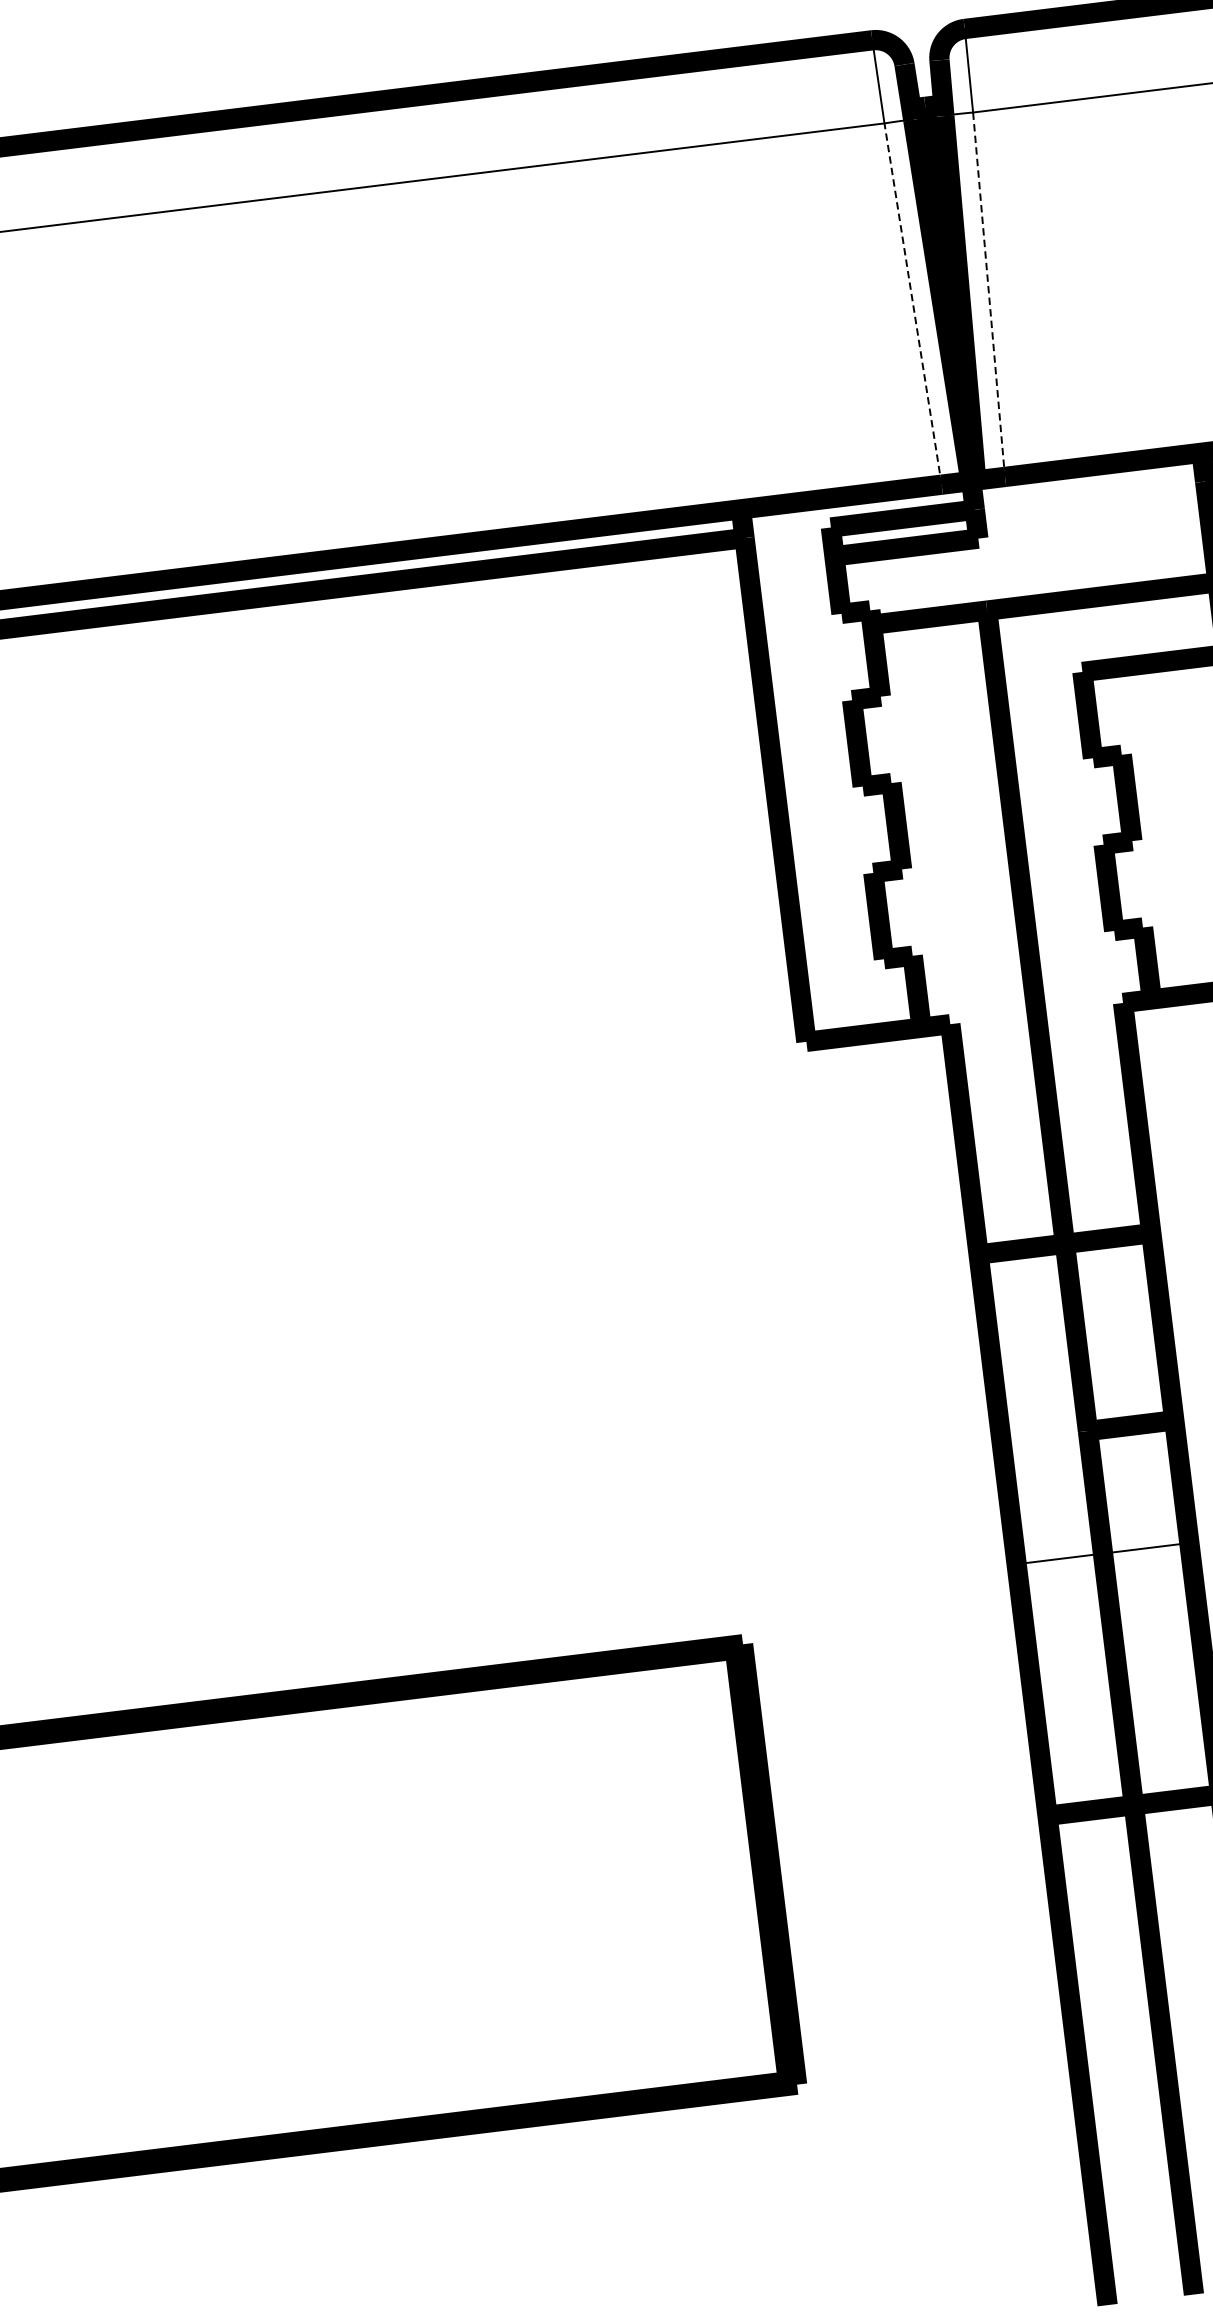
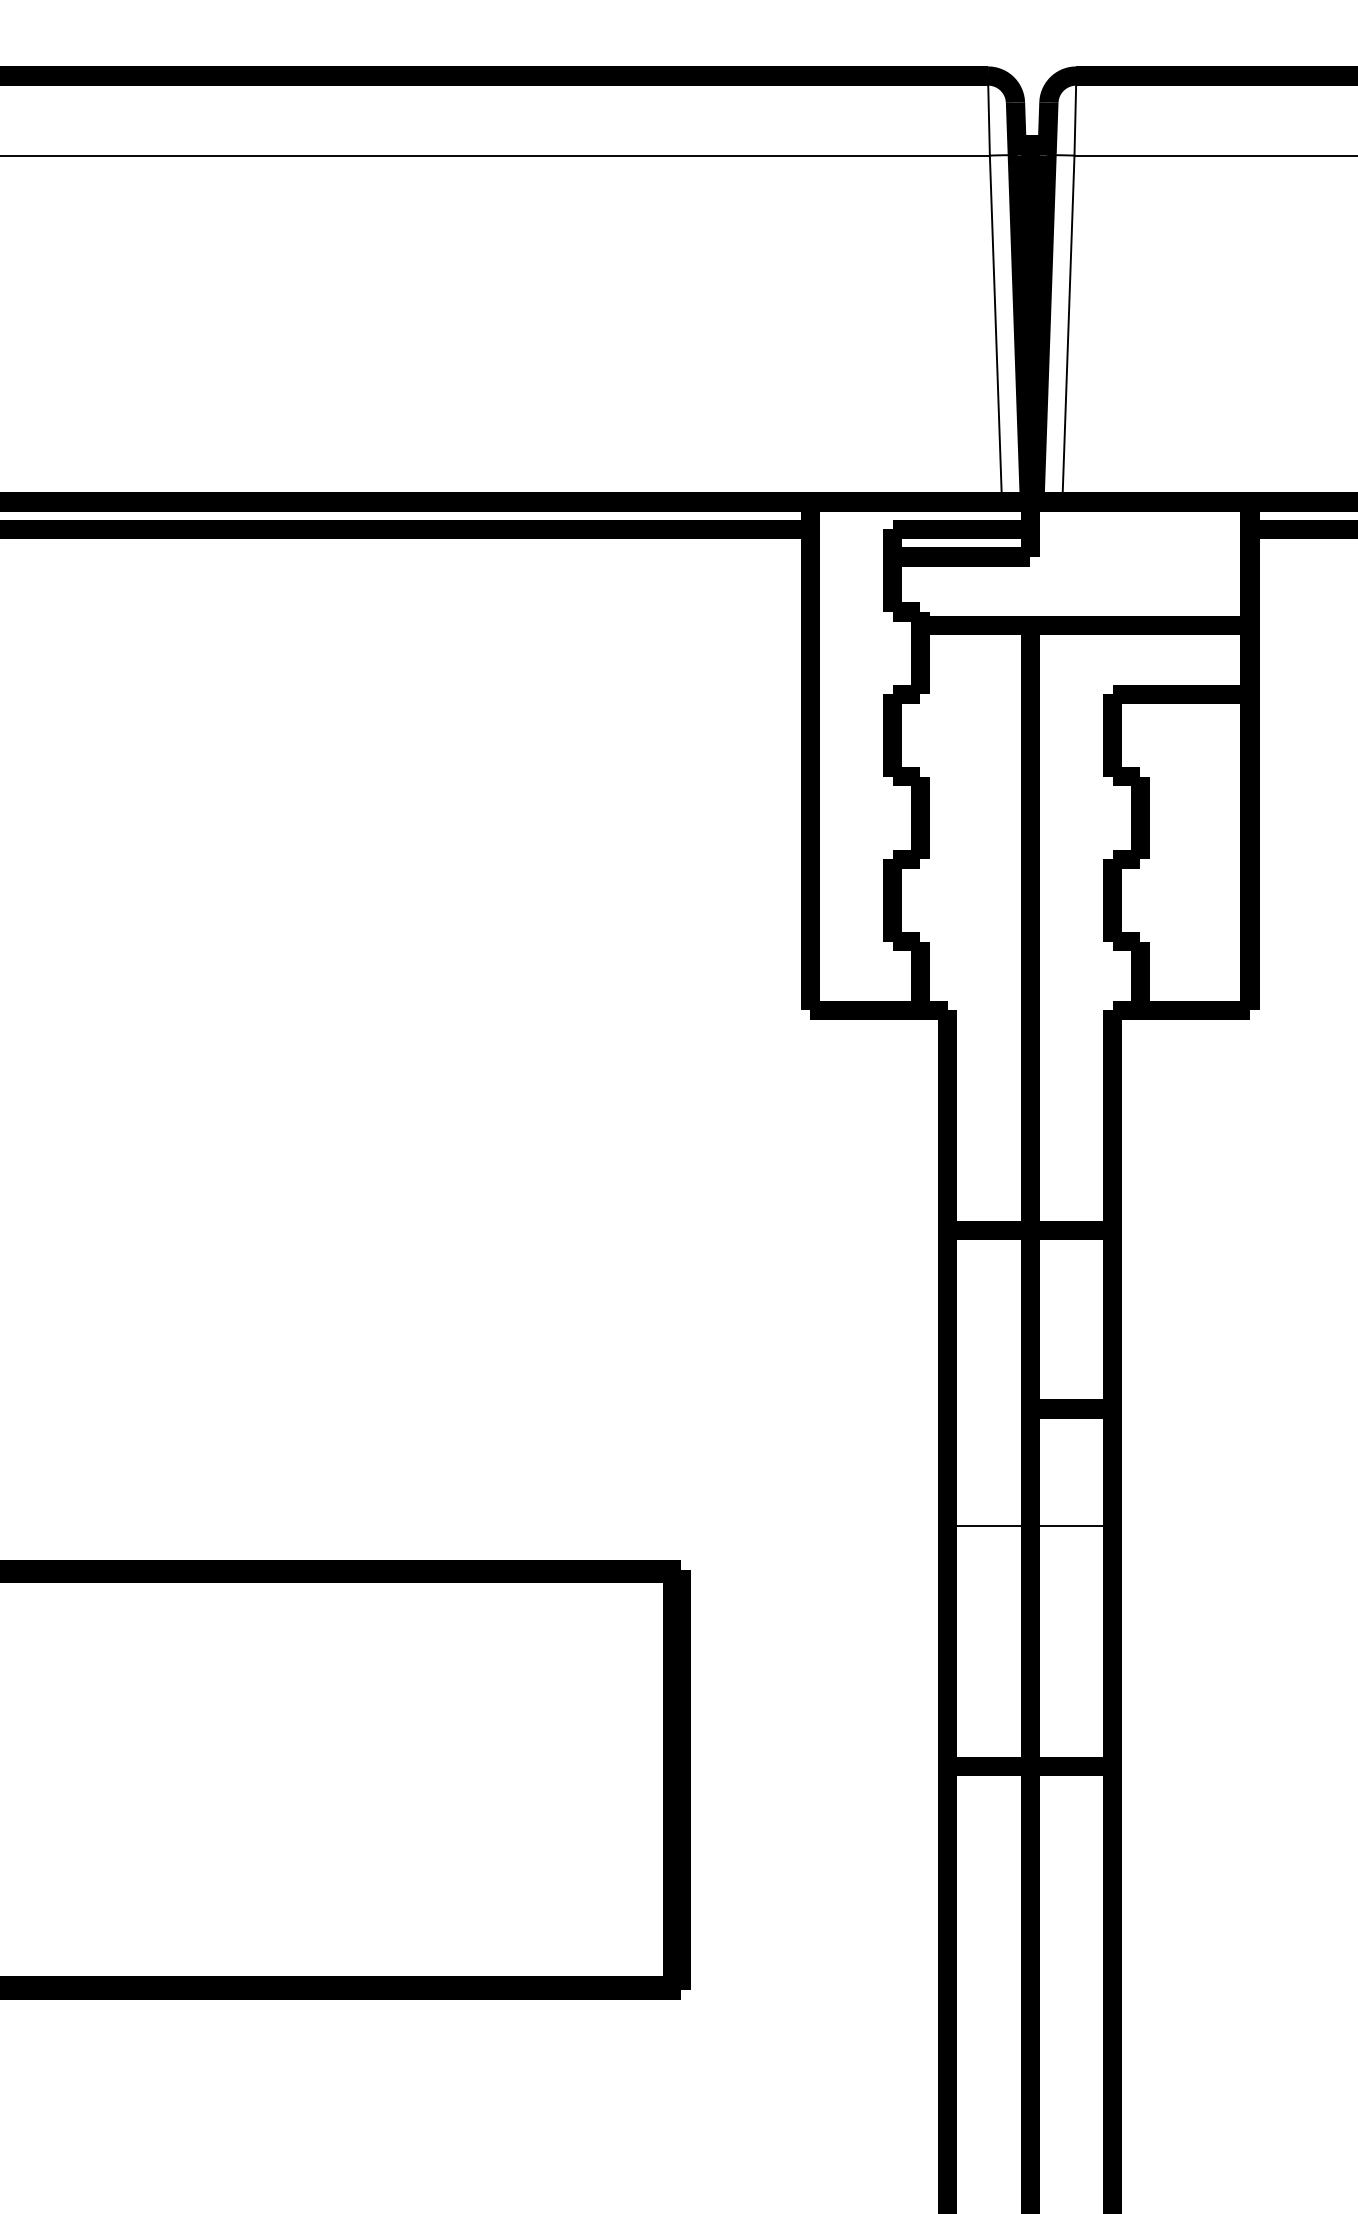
line: (989, 295) -> (1068, 329), dashed -> solid
line: (912, 303) -> (995, 328), dashed -> solid

